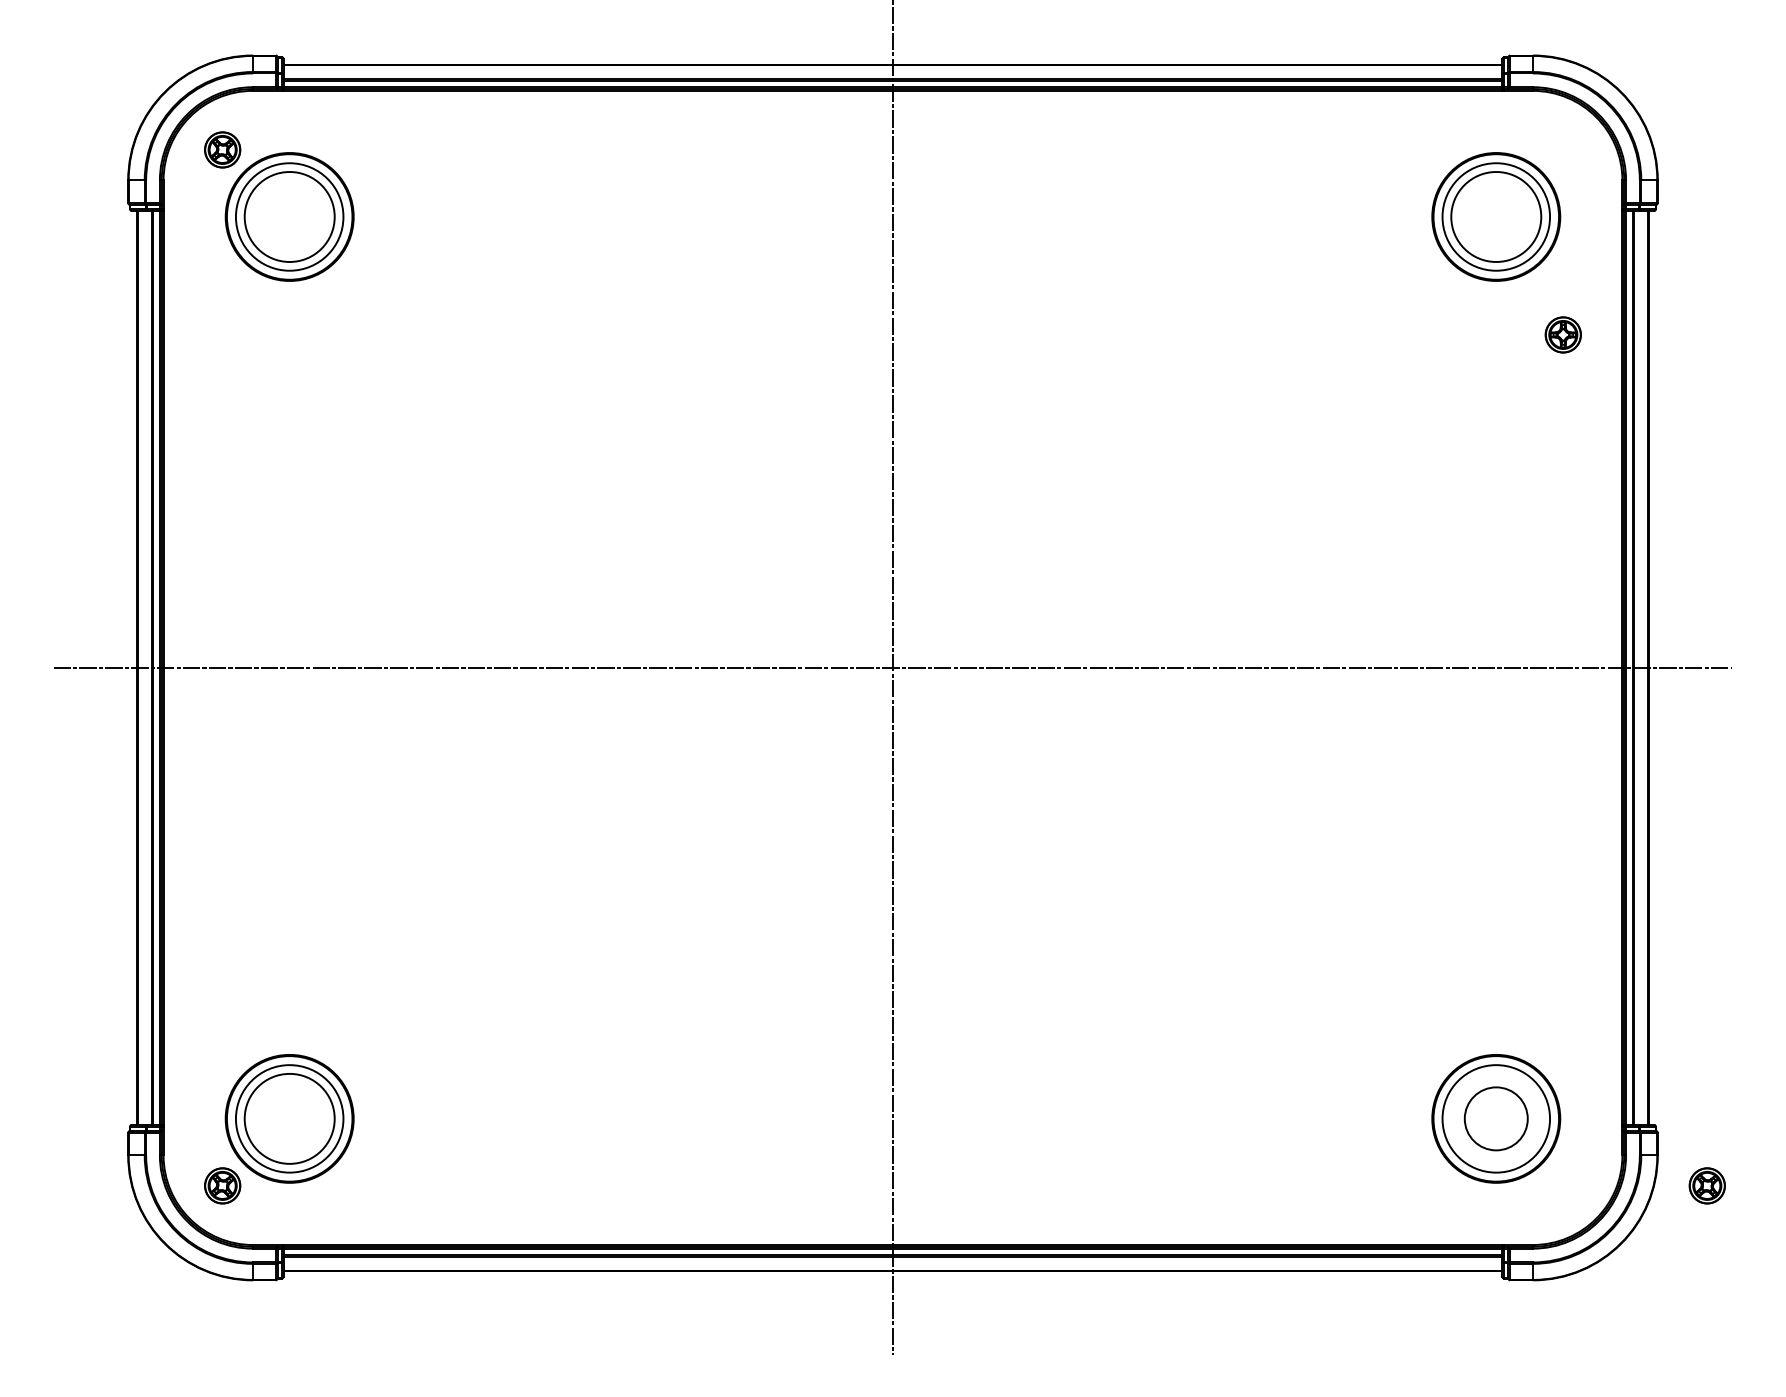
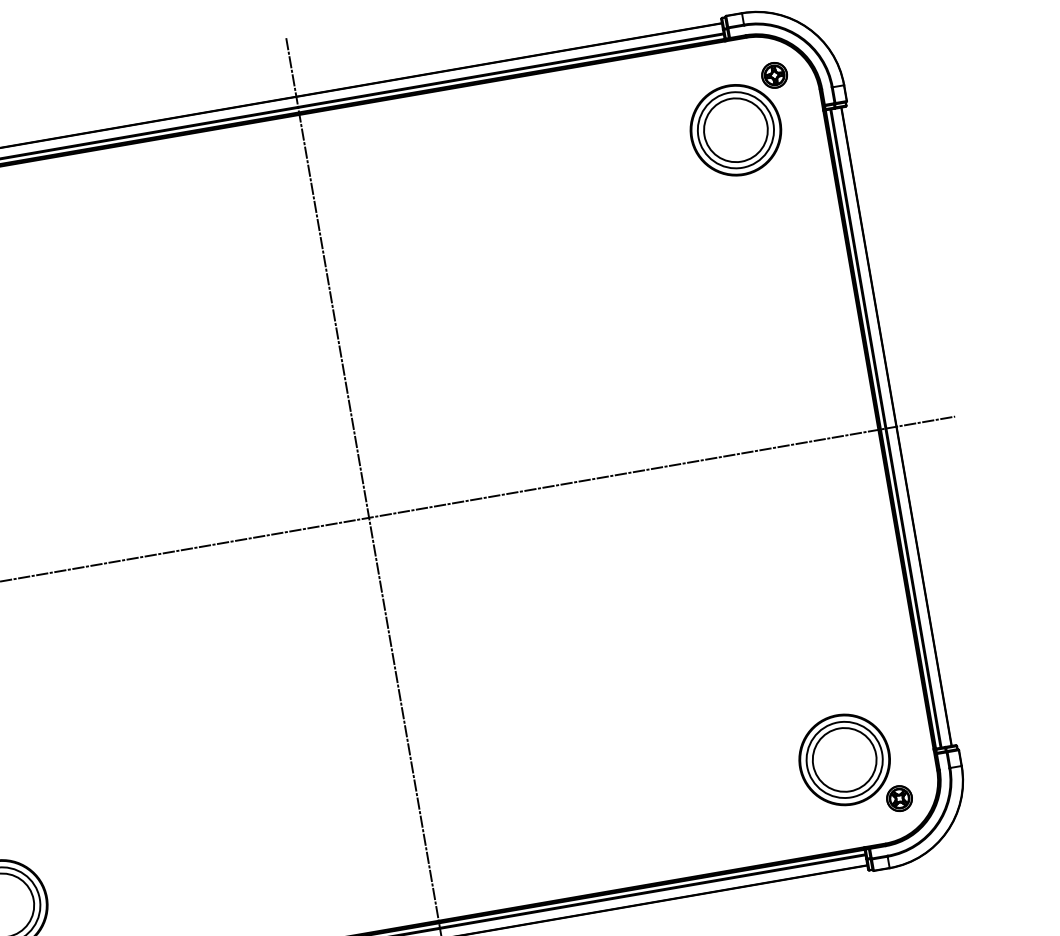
part: (1562, 334) -> (774, 75), moved
circle: (1496, 1118) -> (844, 759), size x1.43
part: (1706, 1185) -> (898, 798), moved

